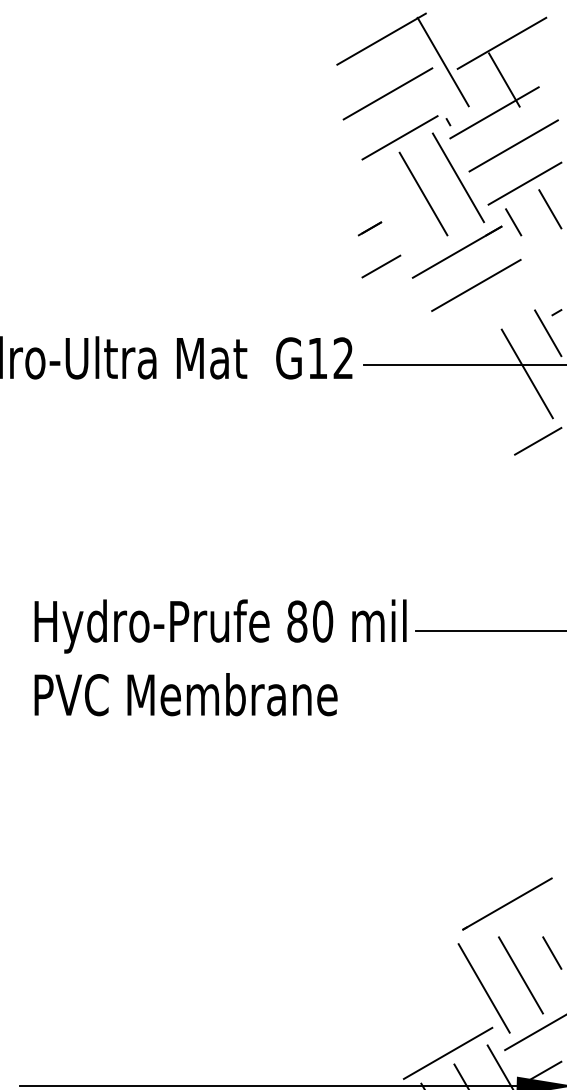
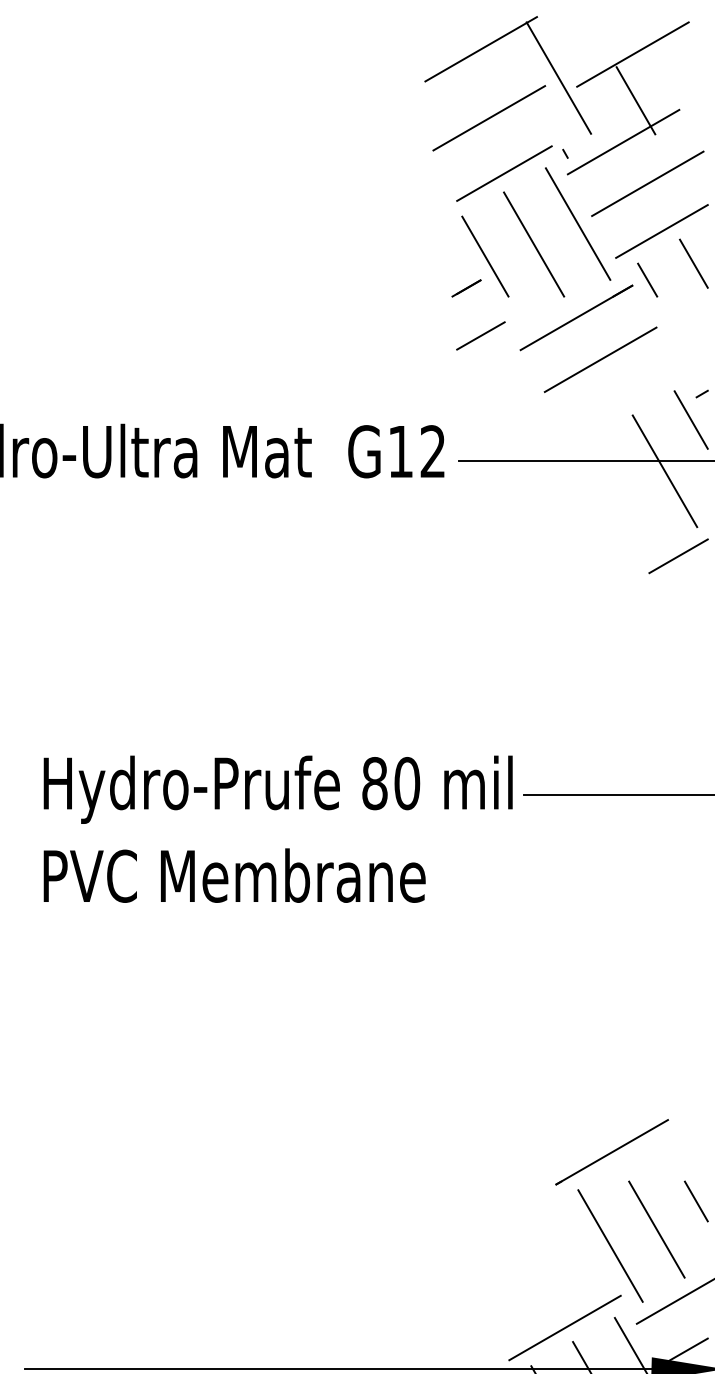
line: (384, 203) -> (484, 256), added
line: (507, 903) -> (612, 1151), moved

